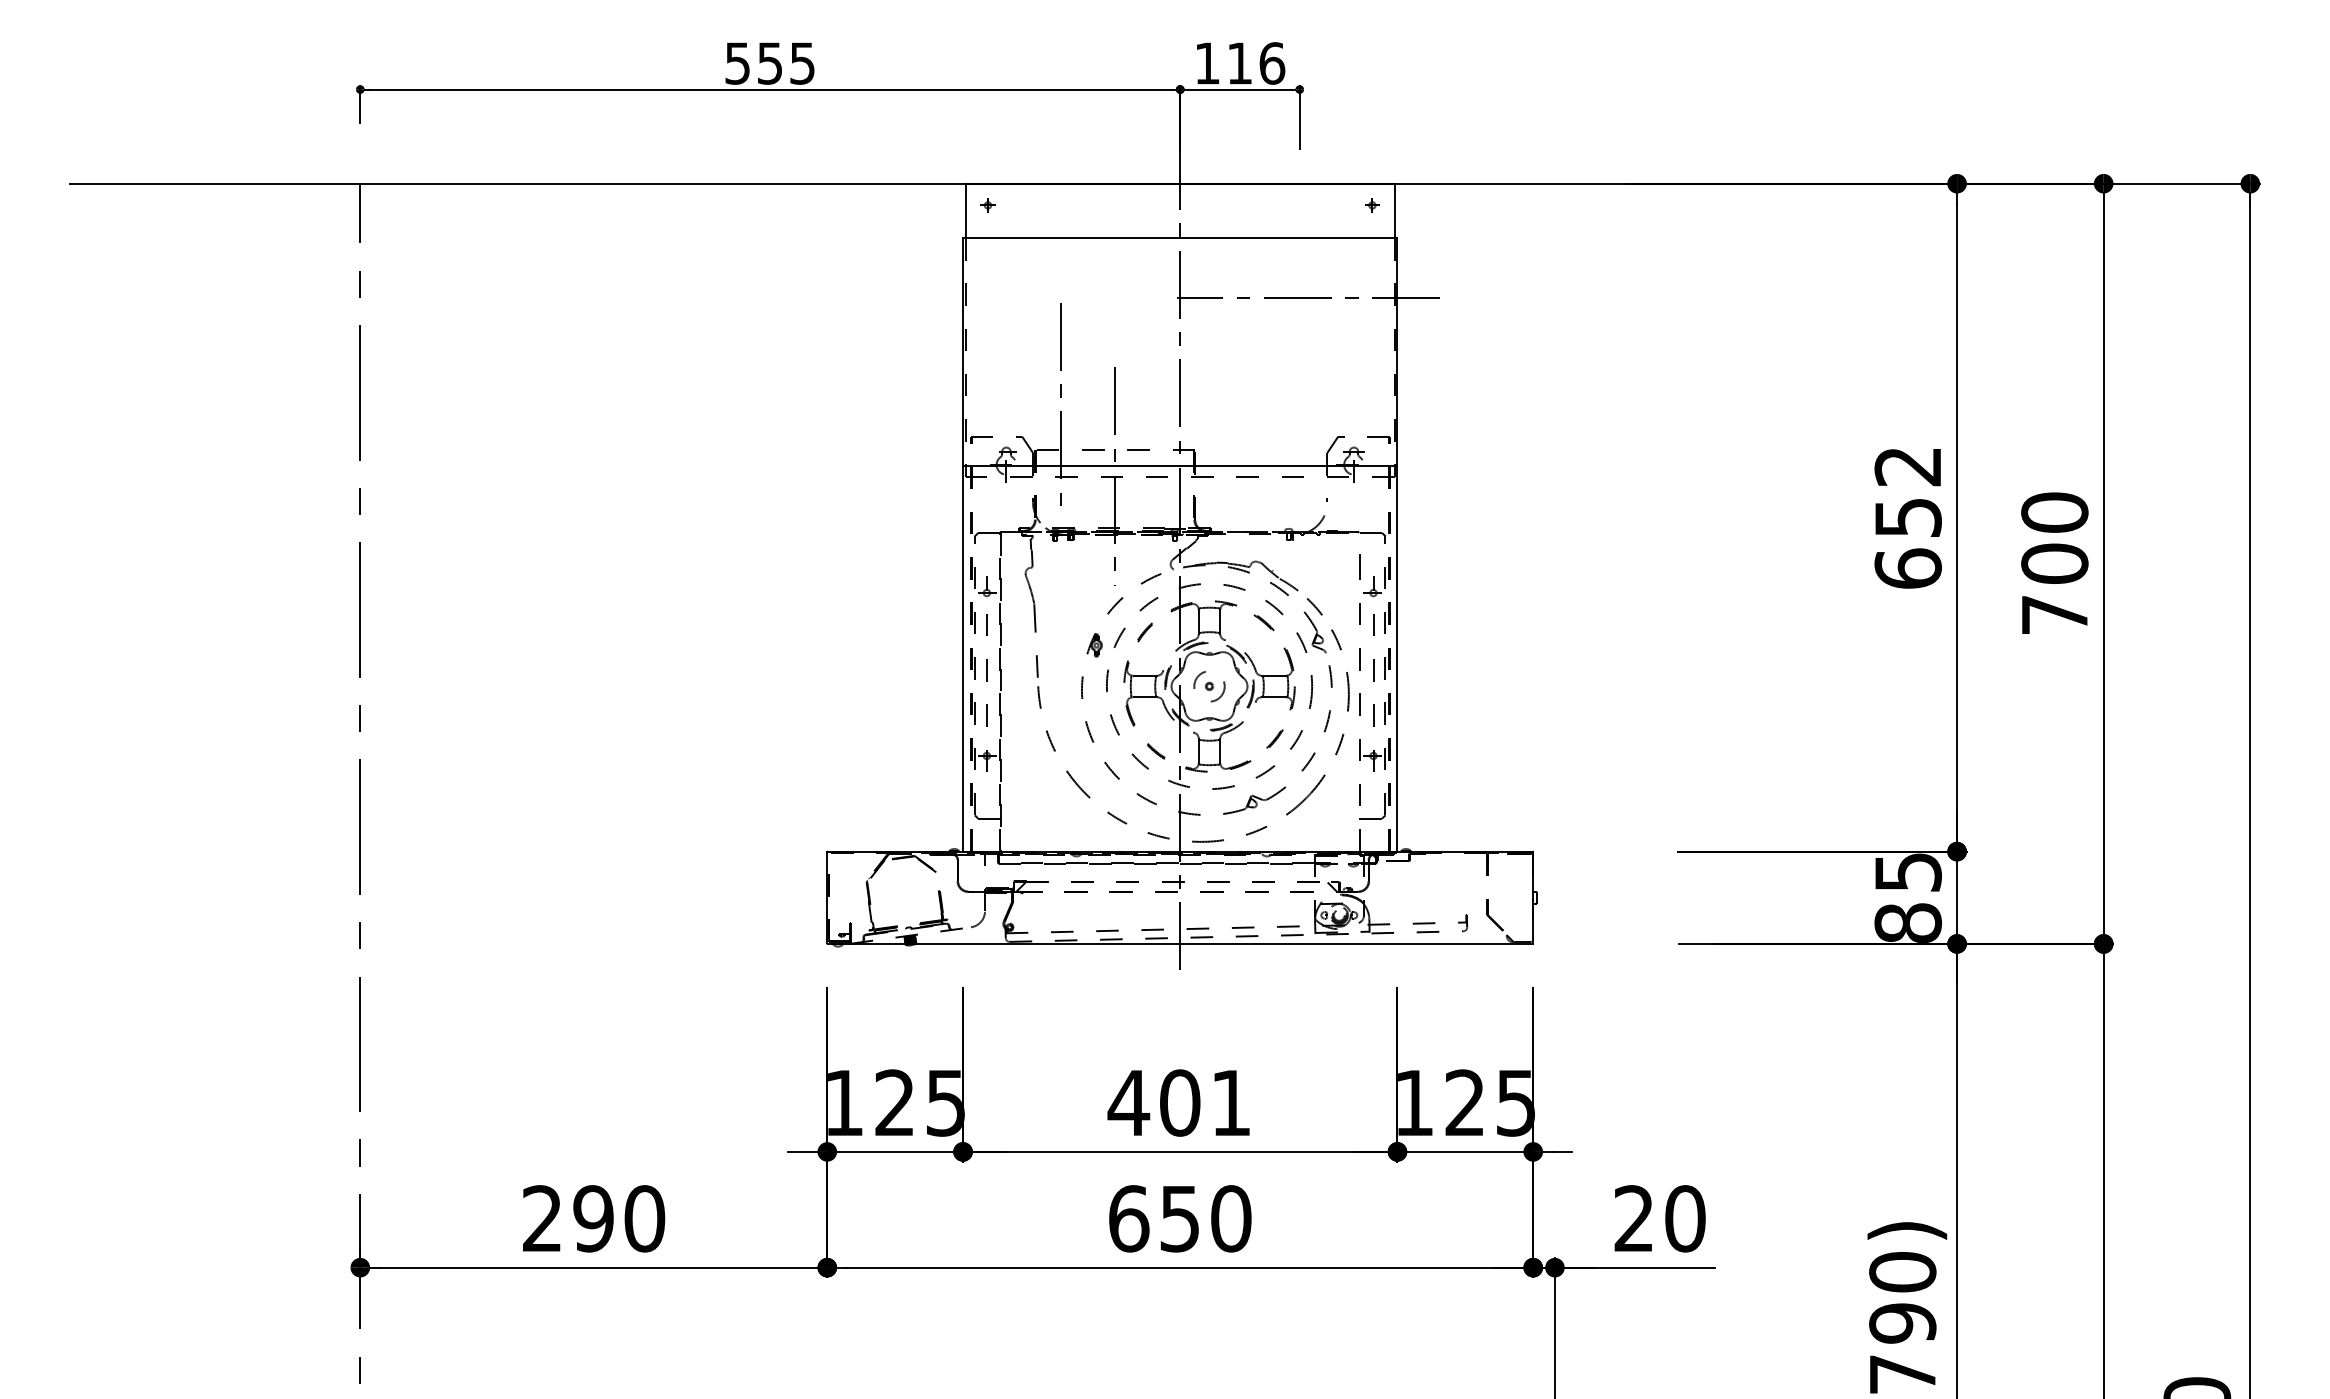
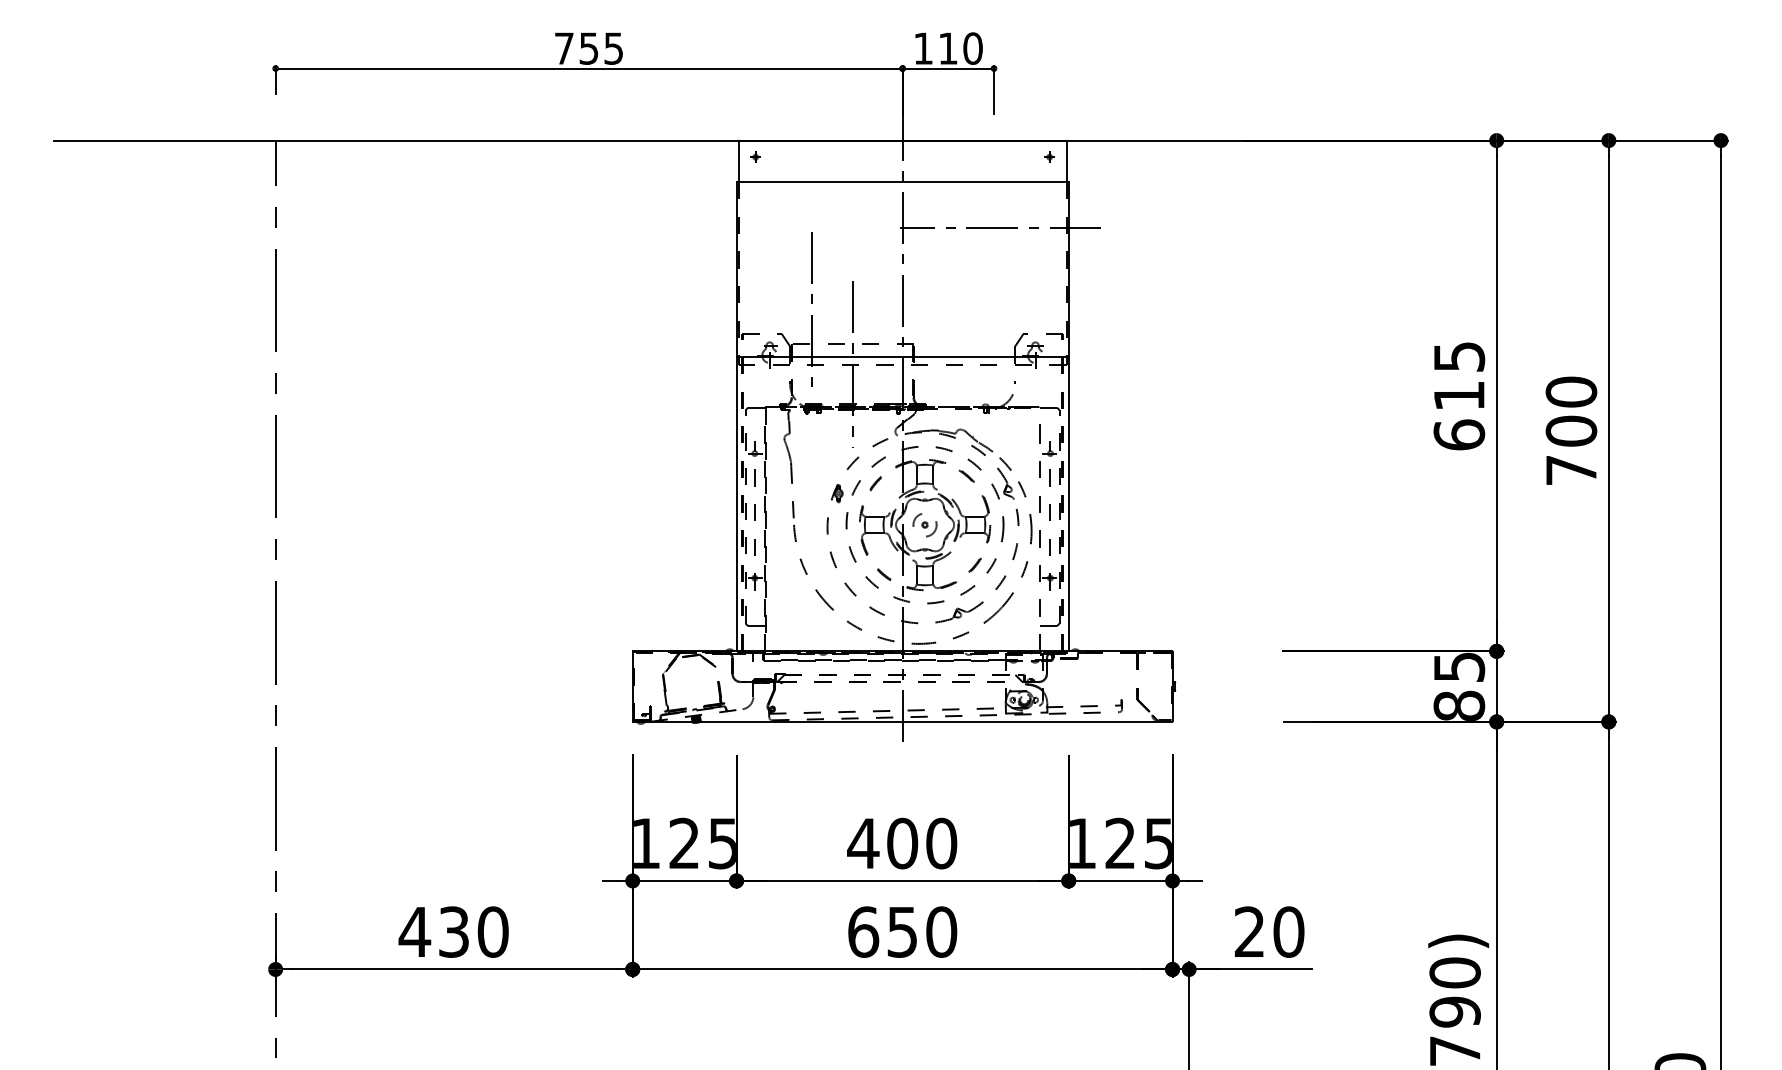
text: (737, 63) -> (564, 48), 555 -> 755
text: (1272, 63) -> (973, 48), 116 -> 110
text: (1907, 492) -> (1458, 376), 652 -> 615
text: (1231, 1102) -> (941, 843), 401 -> 400
text: (567, 1218) -> (434, 931), 290 -> 430

